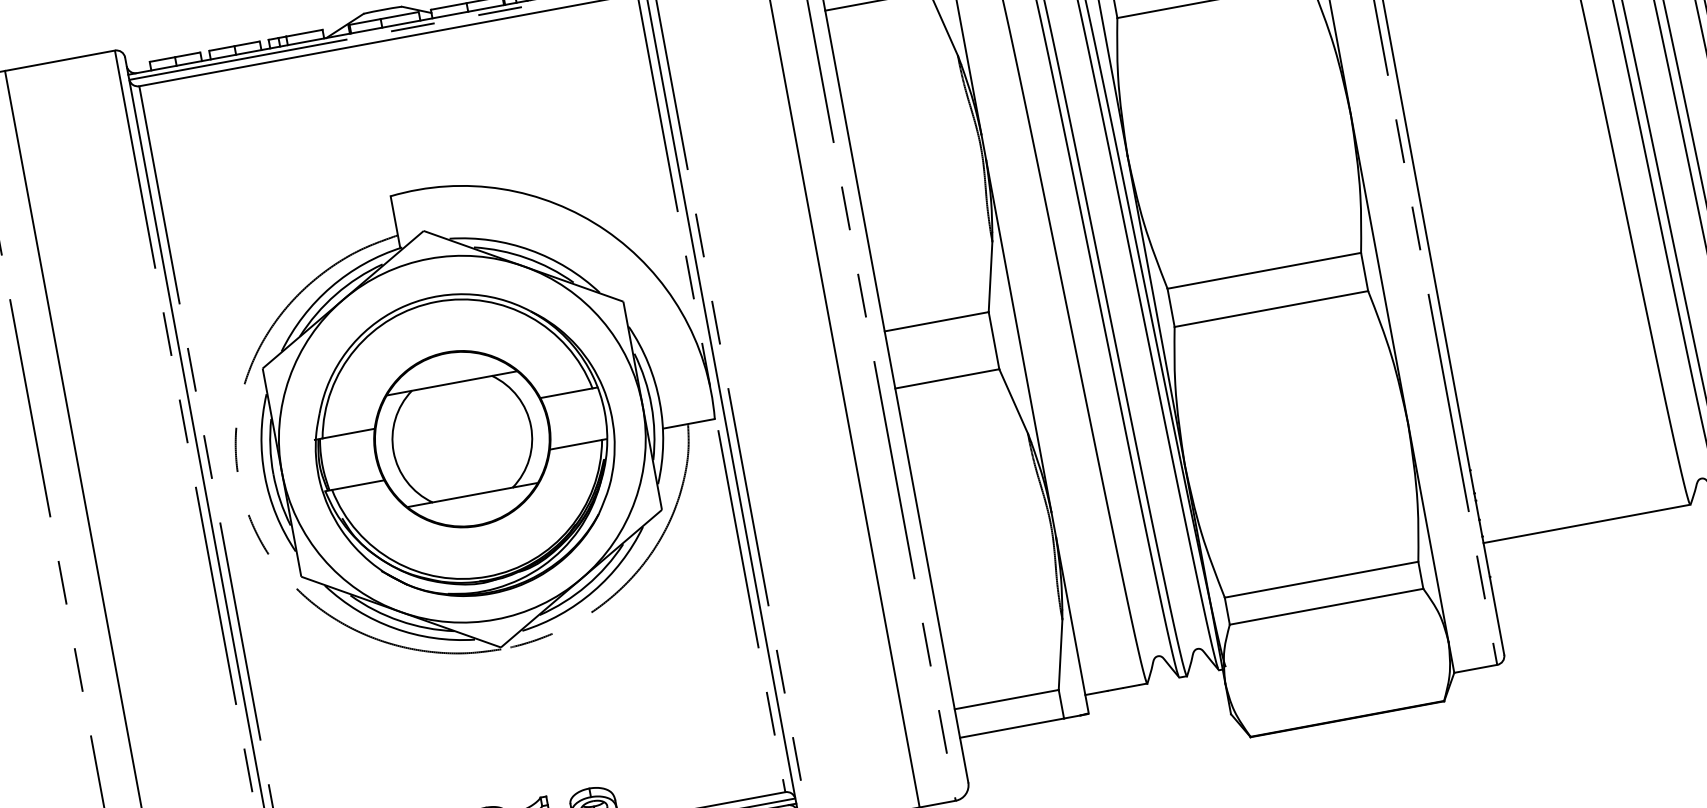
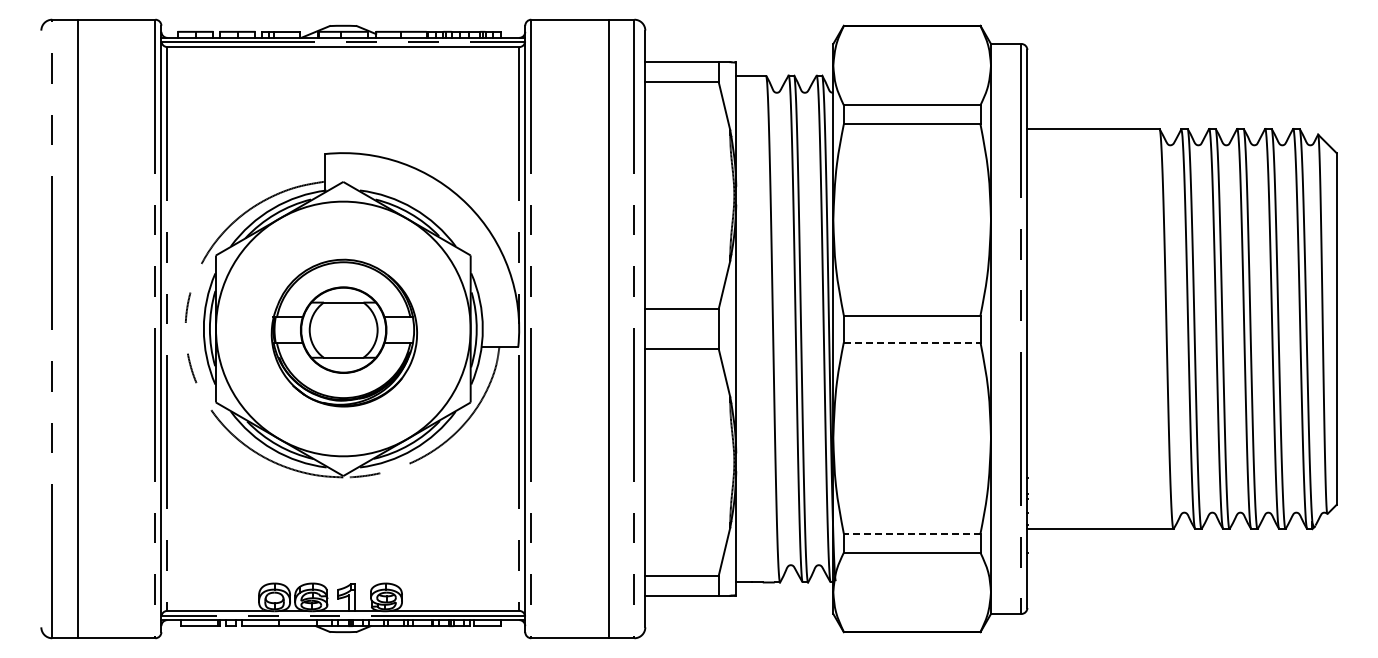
line: (1271, 308) -> (912, 342), solid -> dashed
part: (464, 443) -> (344, 332), size x0.7
line: (1320, 579) -> (911, 533), solid -> dashed

